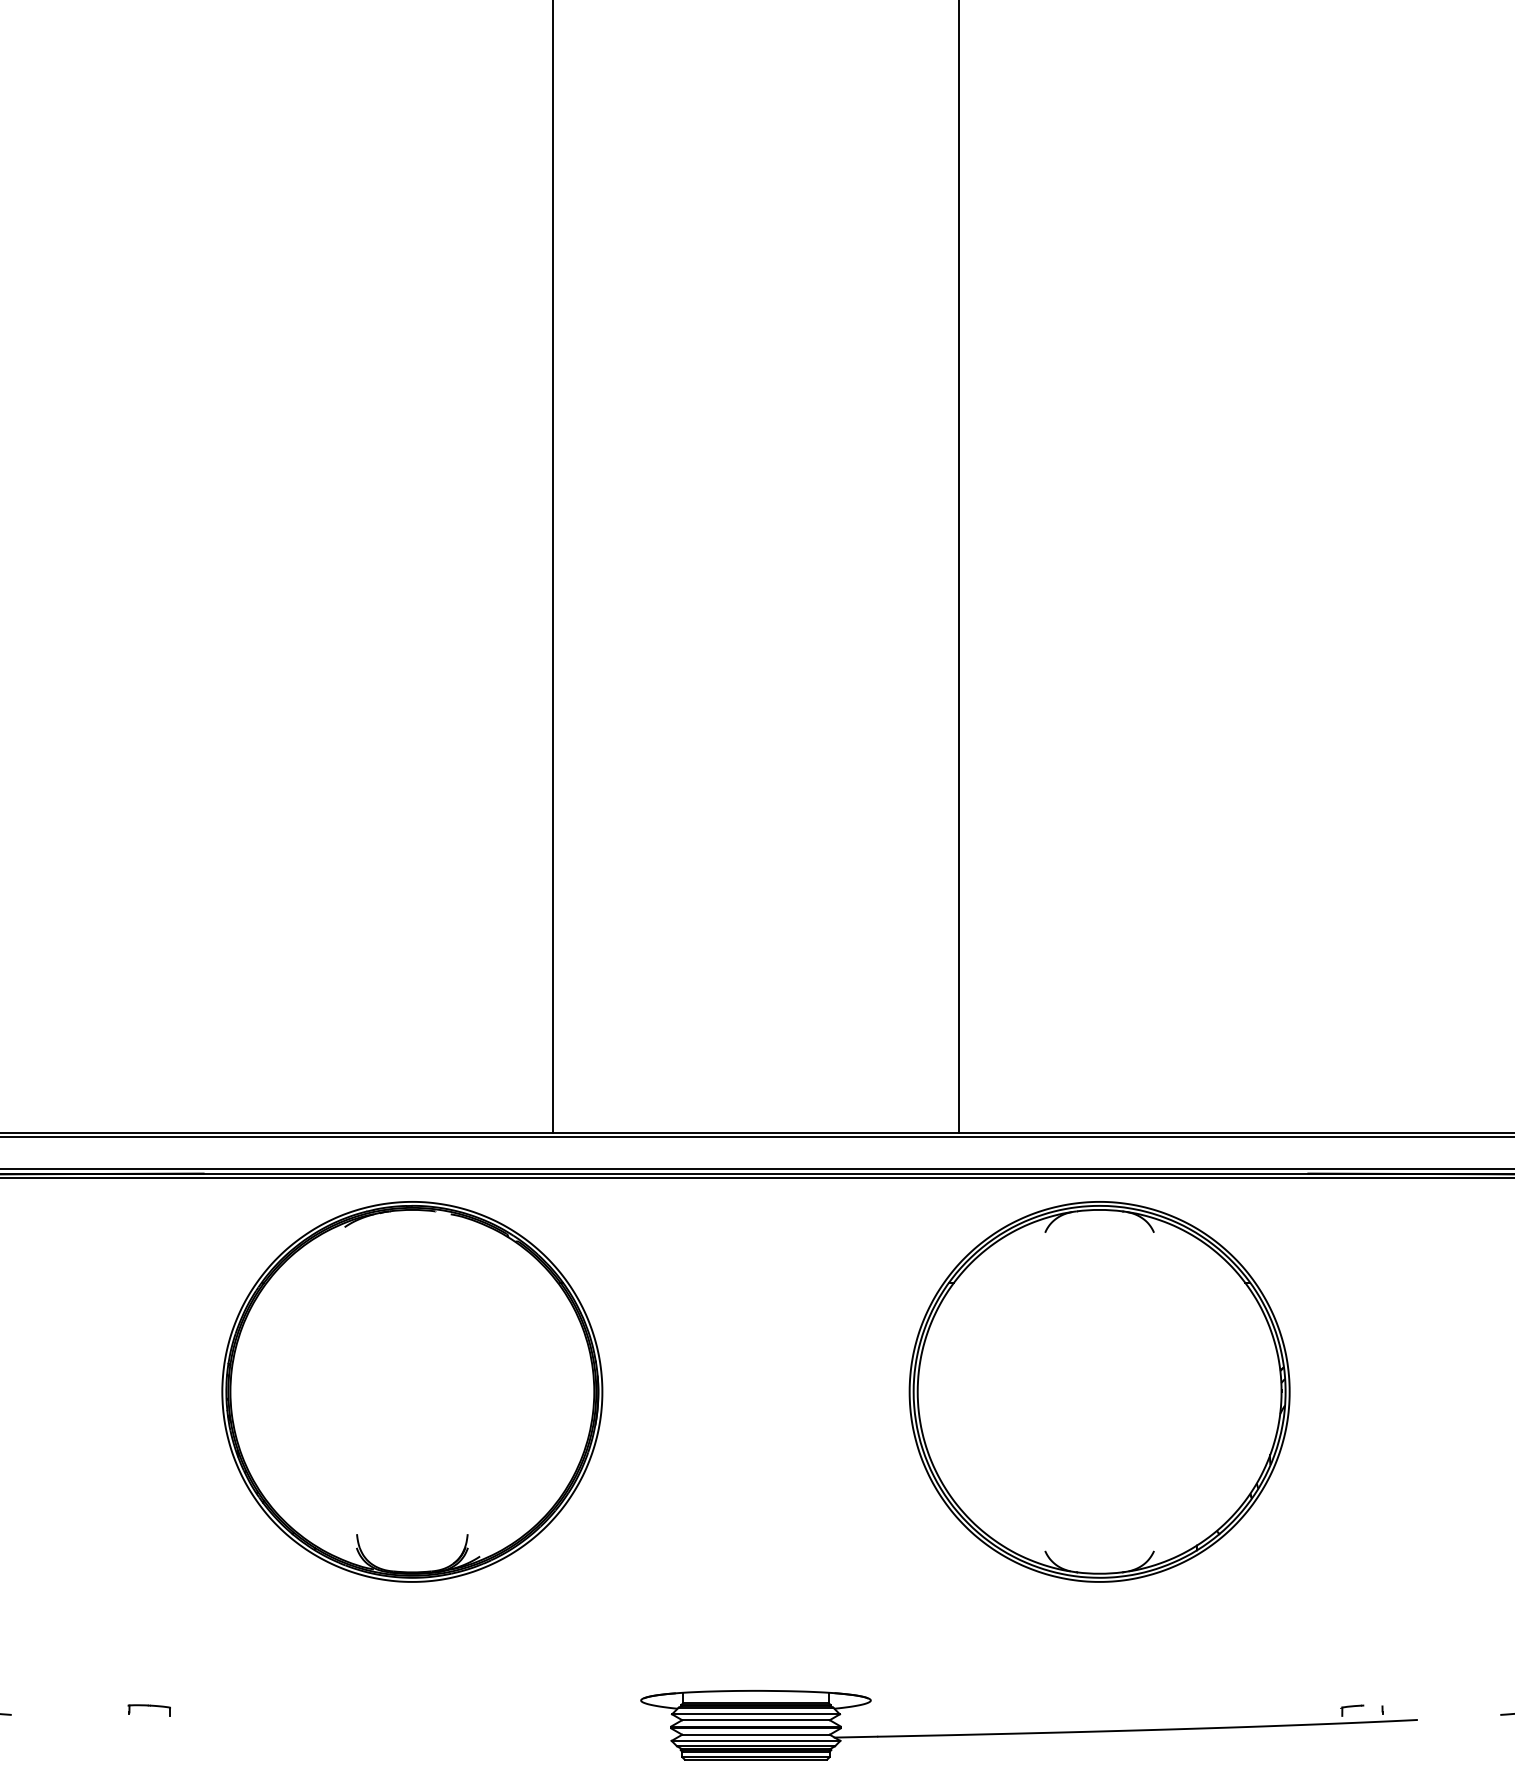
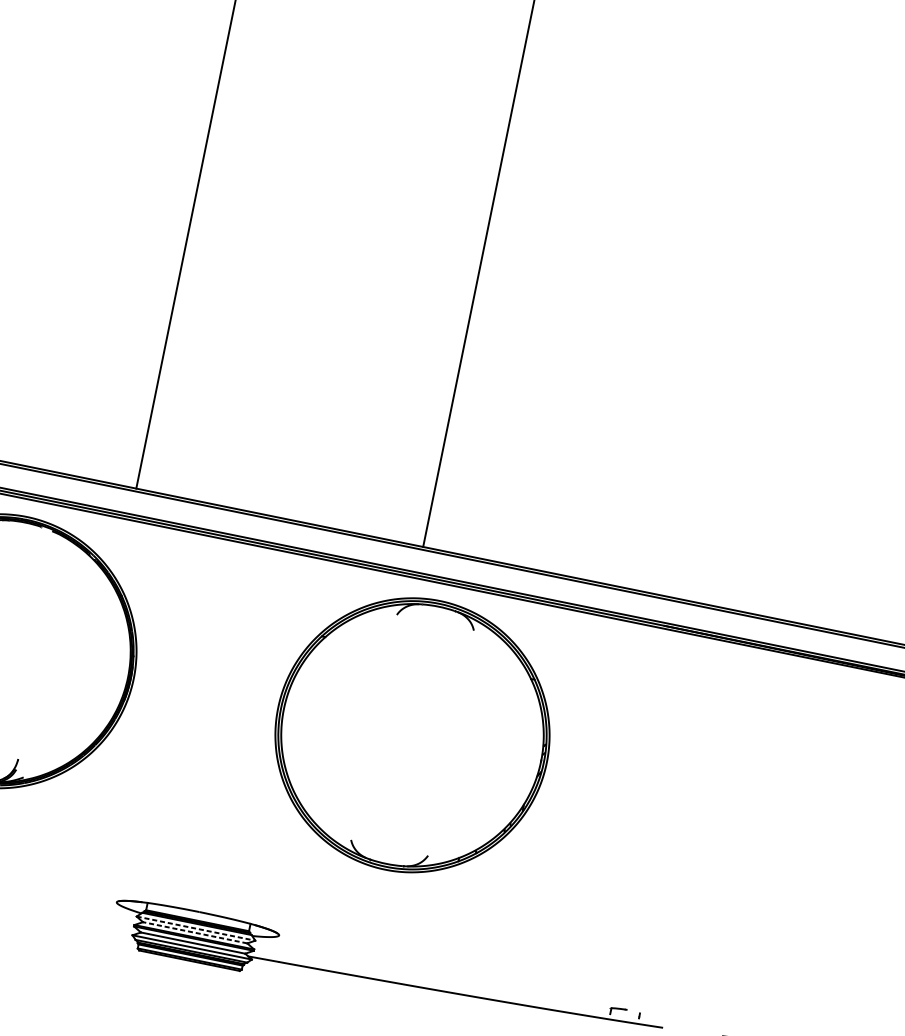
part: (1099, 1391) -> (412, 735), moved
line: (755, 1714) -> (195, 928), solid -> dashed
line: (756, 1720) -> (195, 933), solid -> dashed

